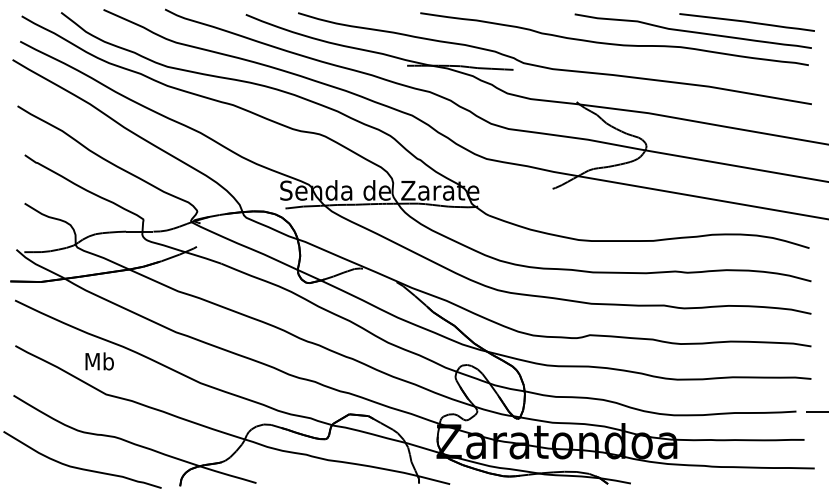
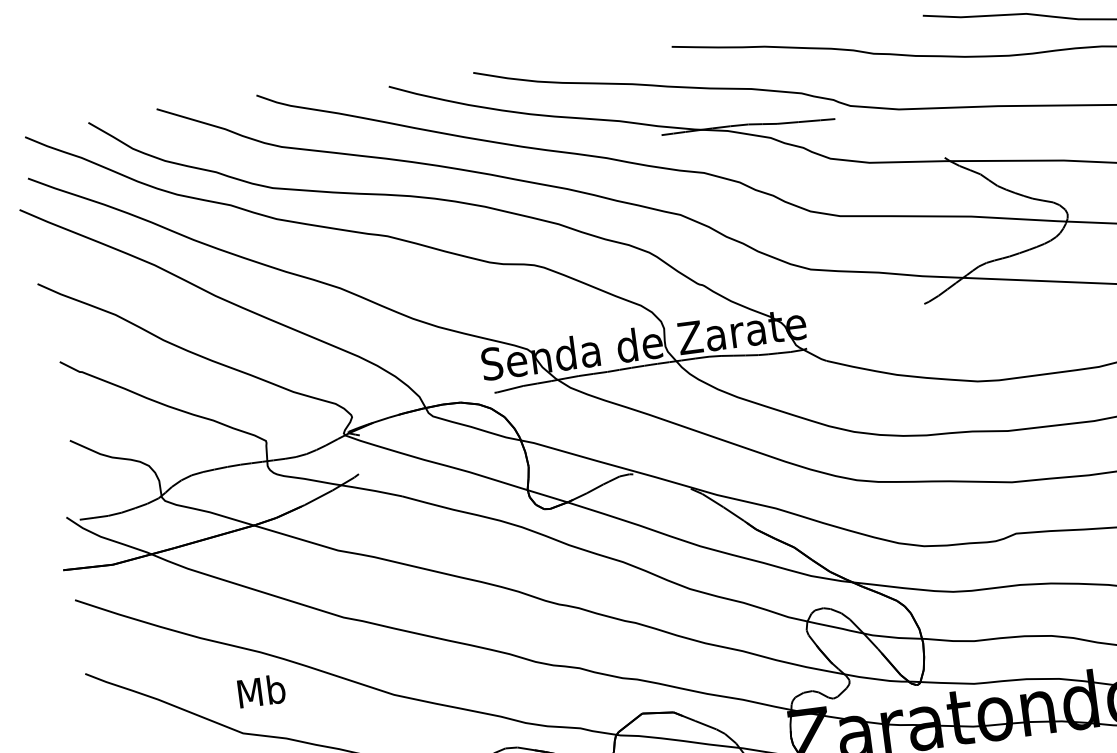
text: (99, 361) -> (261, 691), moved

